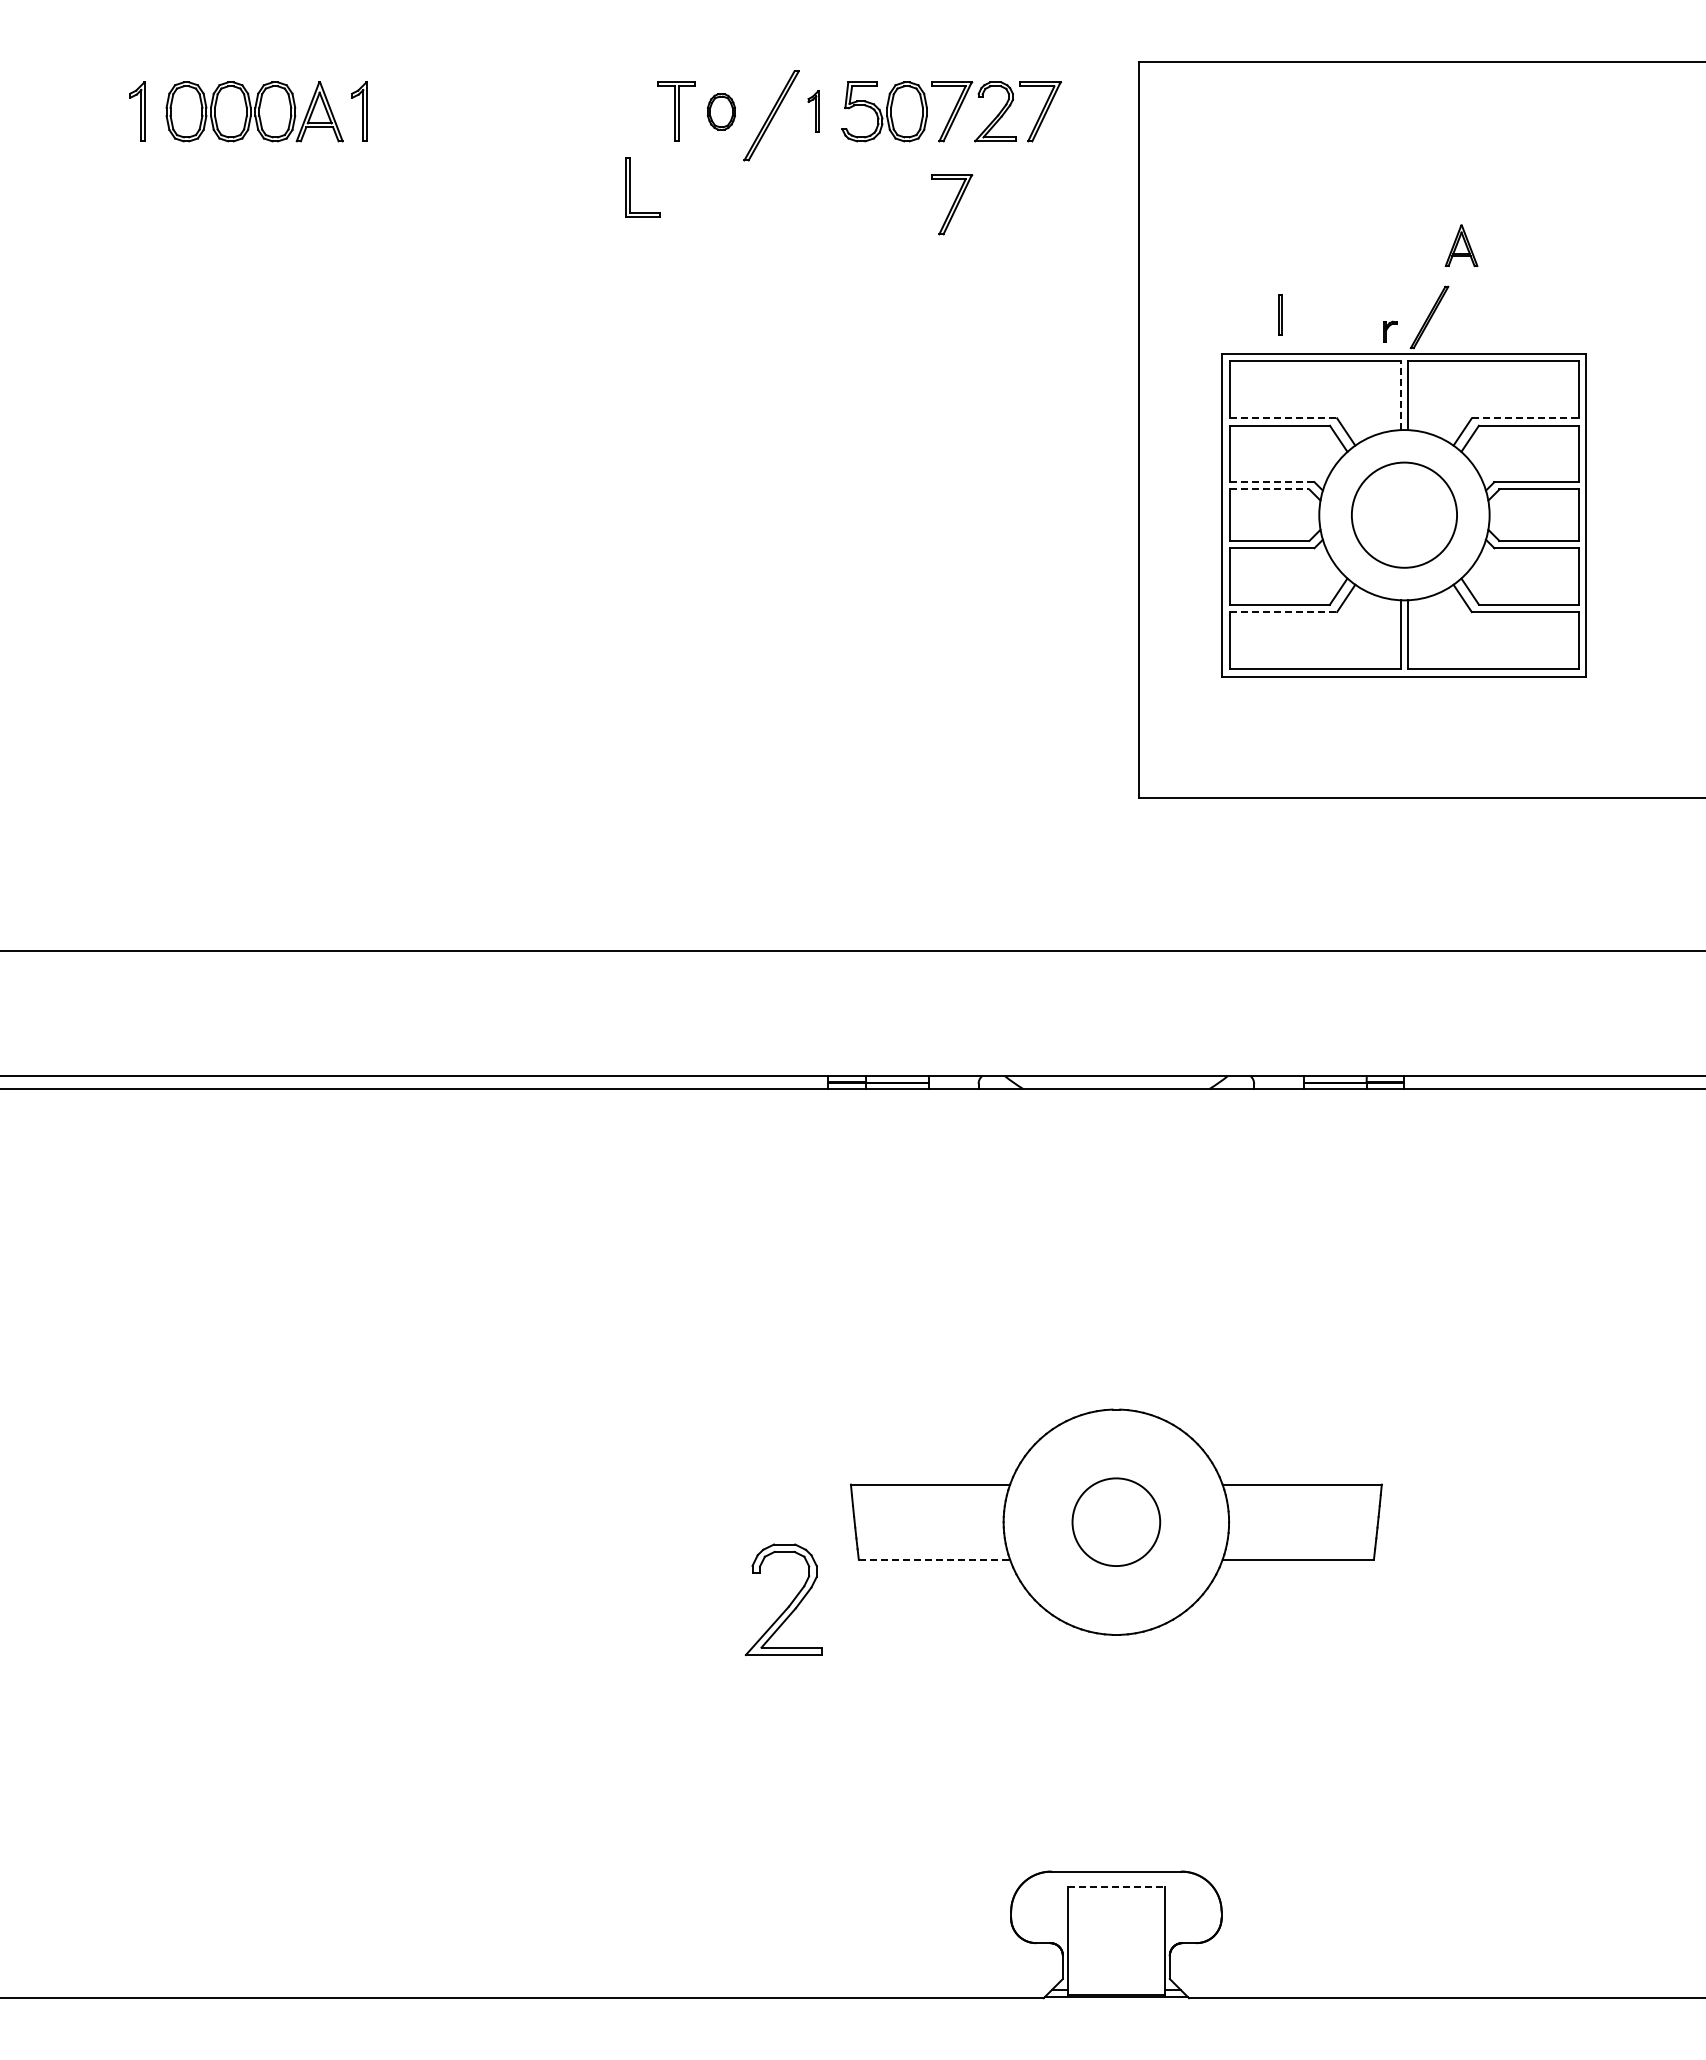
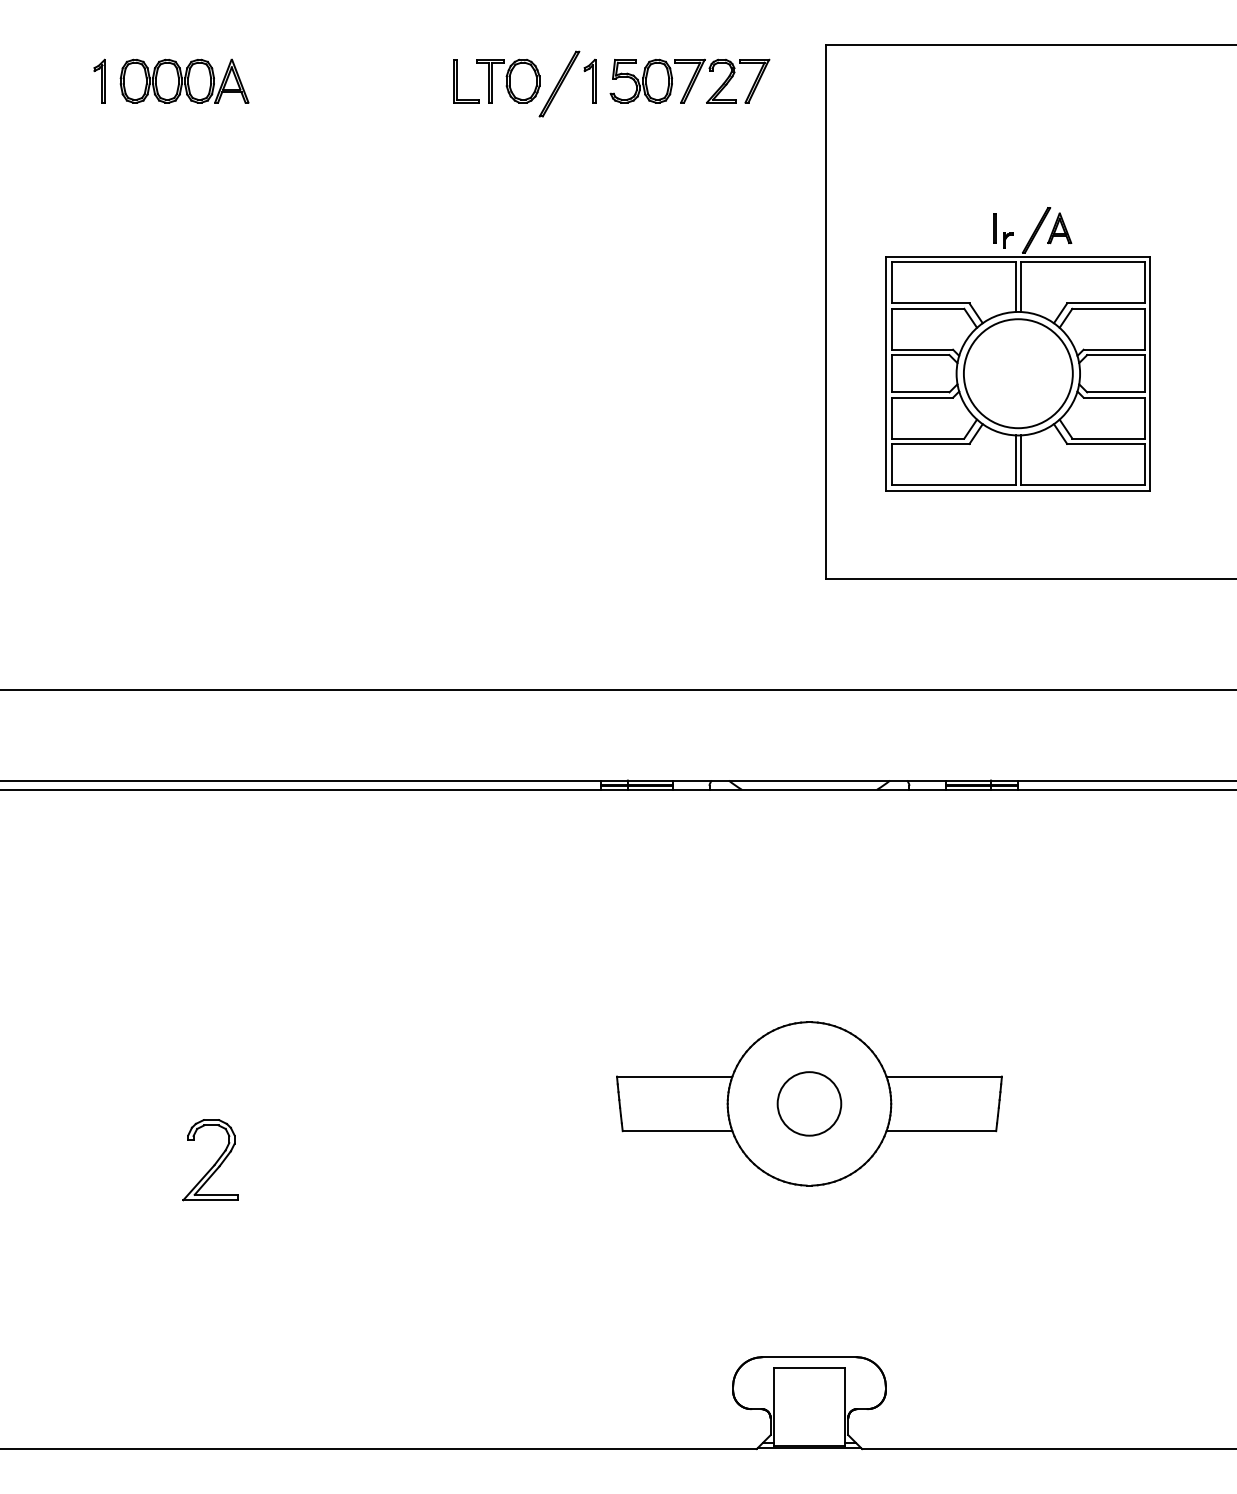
part: (359, 111) -> (260, 80), removed
part: (721, 111) -> (523, 80), size x1.67
part: (813, 111) -> (589, 80), size x1.43
part: (630, 187) -> (457, 80), moved
part: (952, 204) -> (690, 148), removed
part: (1461, 245) -> (1059, 228), moved
line: (1279, 314) -> (994, 228), moved
line: (1400, 395) -> (1015, 286), dashed -> solid
line: (1283, 418) -> (930, 303), dashed -> solid
line: (1525, 418) -> (1106, 303), dashed -> solid
line: (1272, 482) -> (922, 350), dashed -> solid
line: (1269, 489) -> (920, 355), dashed -> solid
circle: (1404, 515) -> (1018, 373), size x1.43
line: (1283, 612) -> (930, 444), dashed -> solid
line: (934, 1559) -> (677, 1130), dashed -> solid
part: (790, 1602) -> (215, 1162), moved
line: (1116, 1886) -> (809, 1368), dashed -> solid

